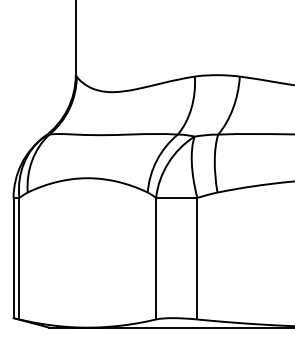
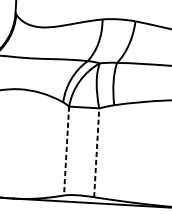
line: (156, 258) -> (66, 150), solid -> dashed
line: (197, 258) -> (96, 152), solid -> dashed

